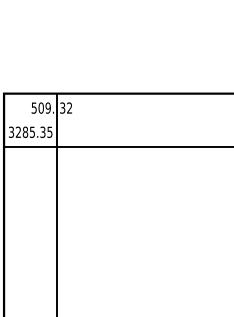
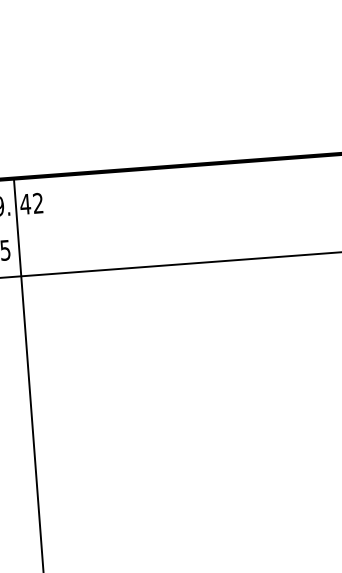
text: (62, 107) -> (25, 203), 32 -> 42

